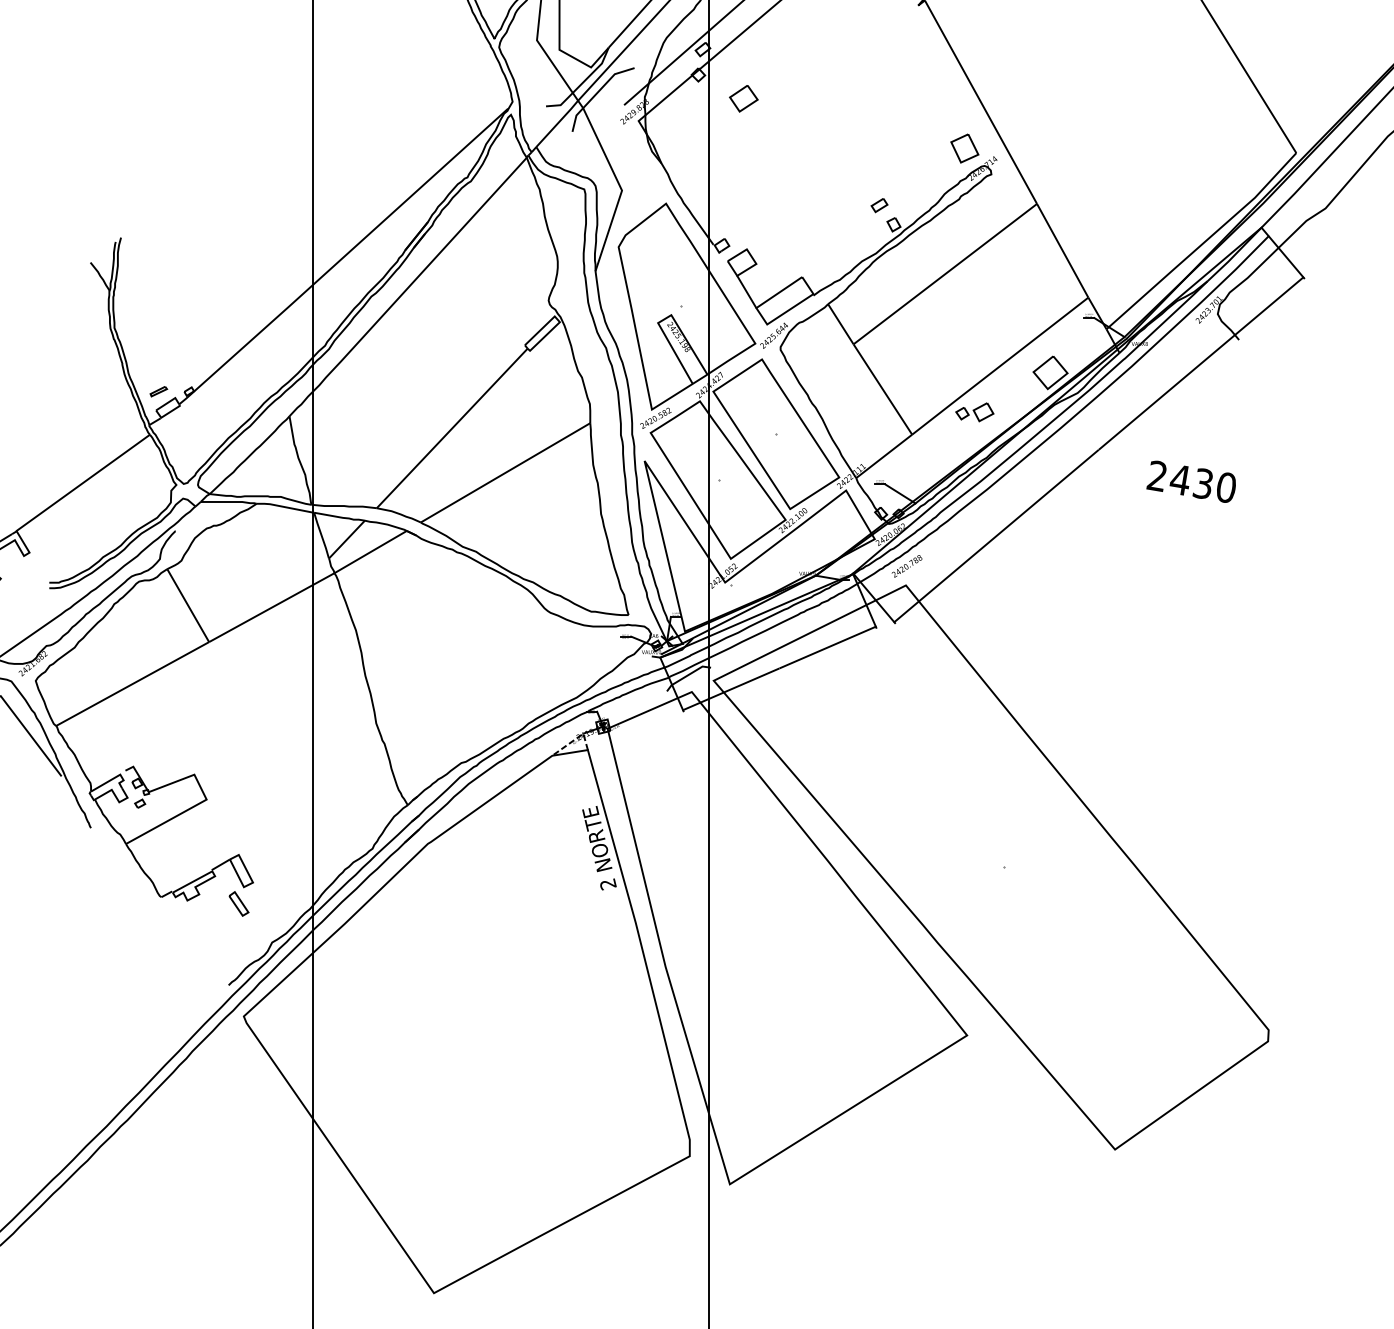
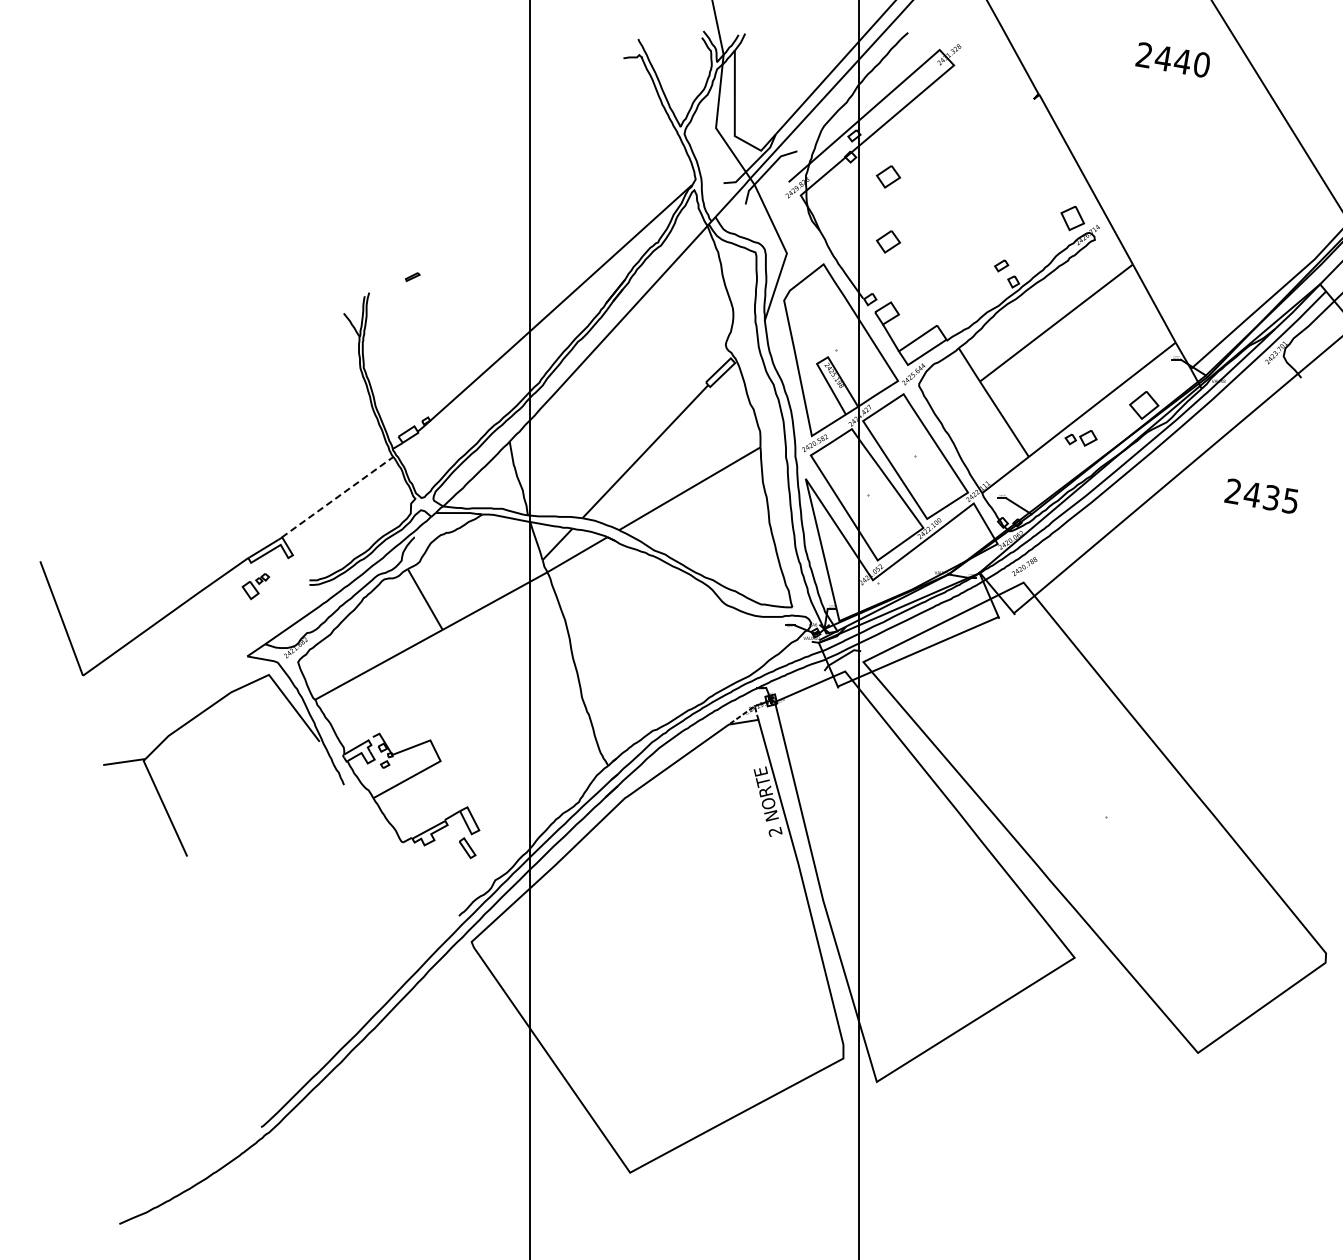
part: (743, 176) -> (888, 241), added
part: (158, 392) -> (412, 277), moved
line: (82, 483) -> (337, 497), solid -> dashed
text: (1224, 486) -> (1289, 500), 2430 -> 2435

